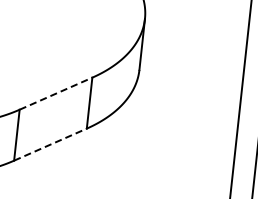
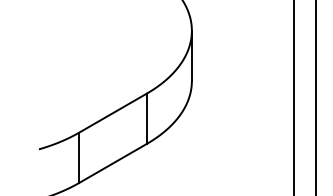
line: (56, 94) -> (113, 113), dashed -> solid
line: (50, 144) -> (113, 163), dashed -> solid

